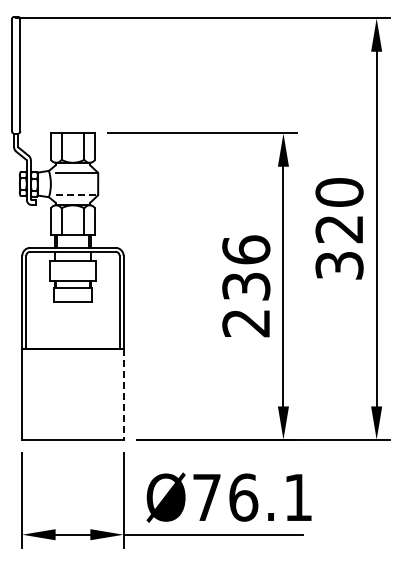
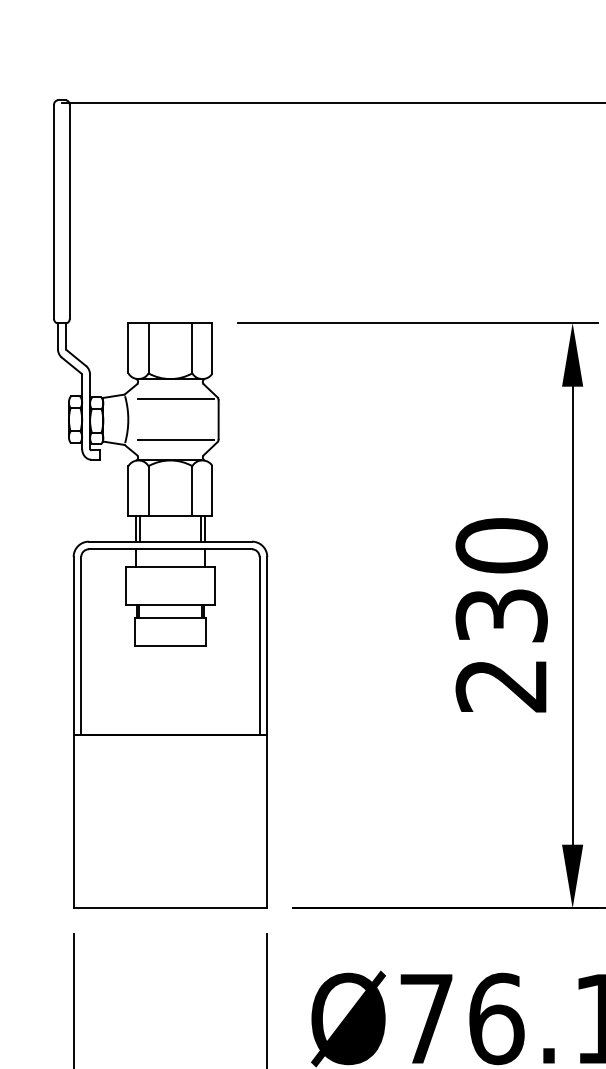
line: (75, 194) -> (175, 439), dashed -> solid
text: (246, 249) -> (502, 544), 236 -> 230
line: (123, 394) -> (266, 821), dashed -> solid

